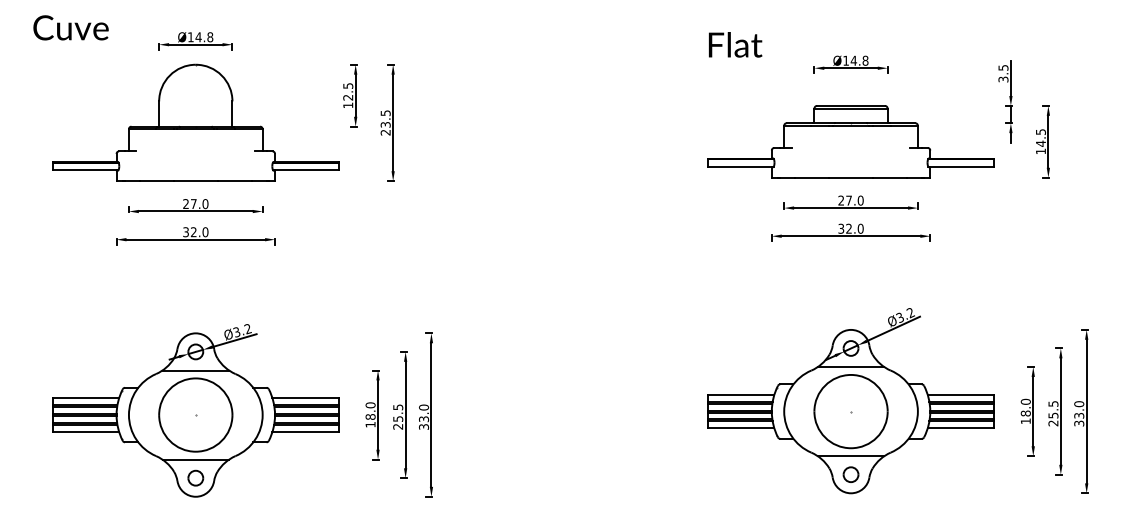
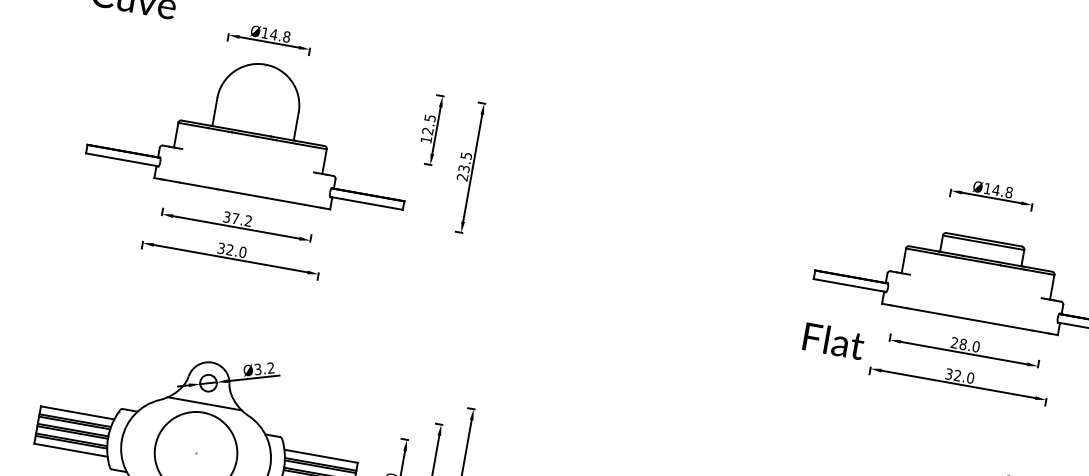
text: (735, 44) -> (833, 340), moved
text: (849, 200) -> (963, 344), 27.0 -> 28.0
text: (195, 204) -> (237, 219), 27.0 -> 37.2

